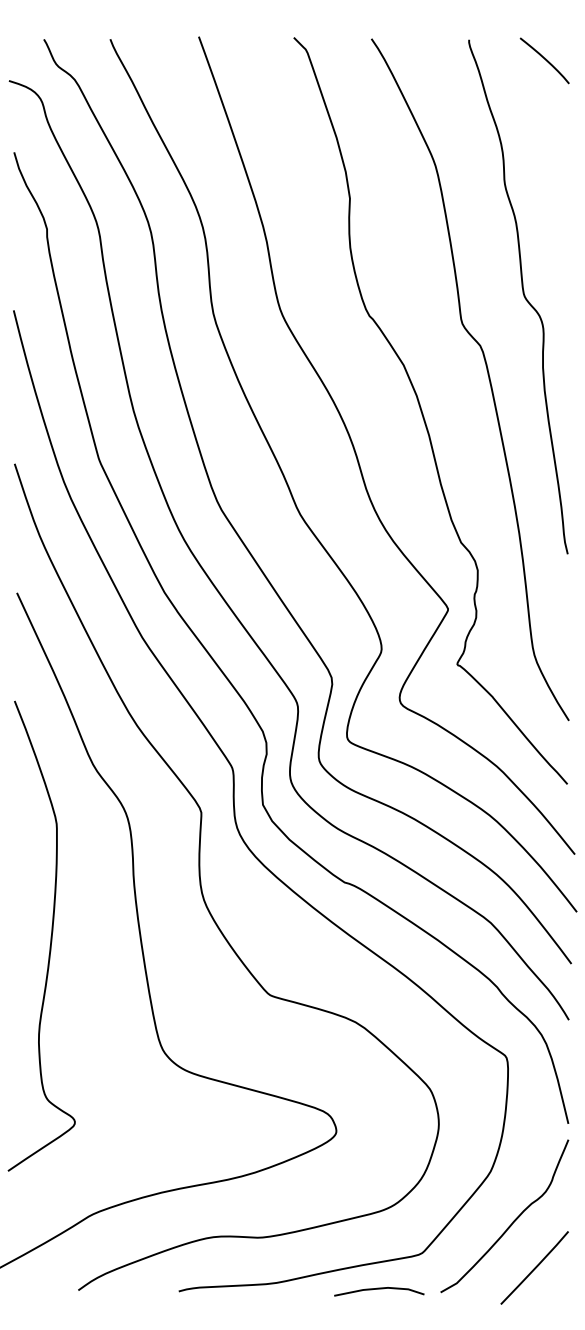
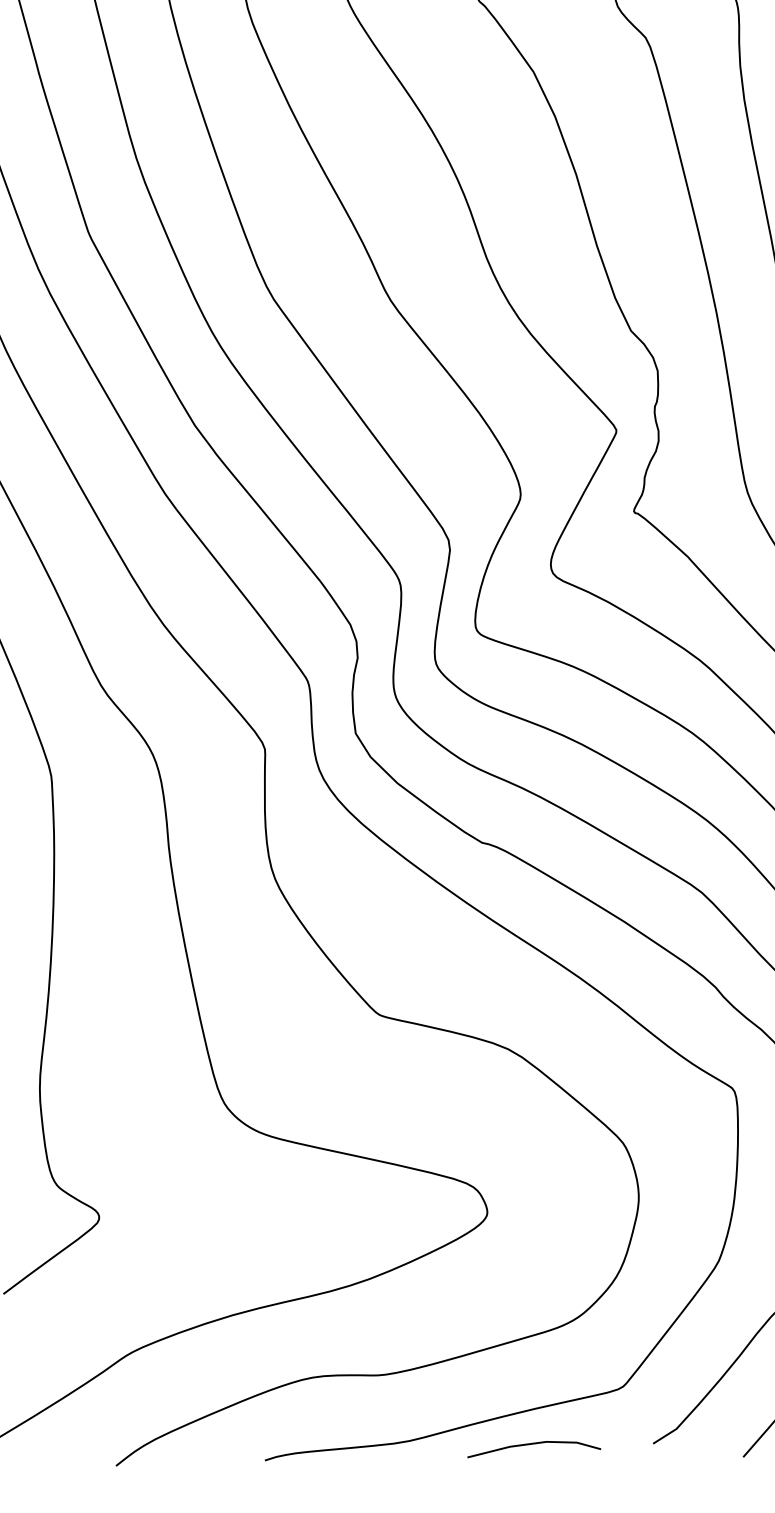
line: (379, 1289) -> (534, 1444), moved

